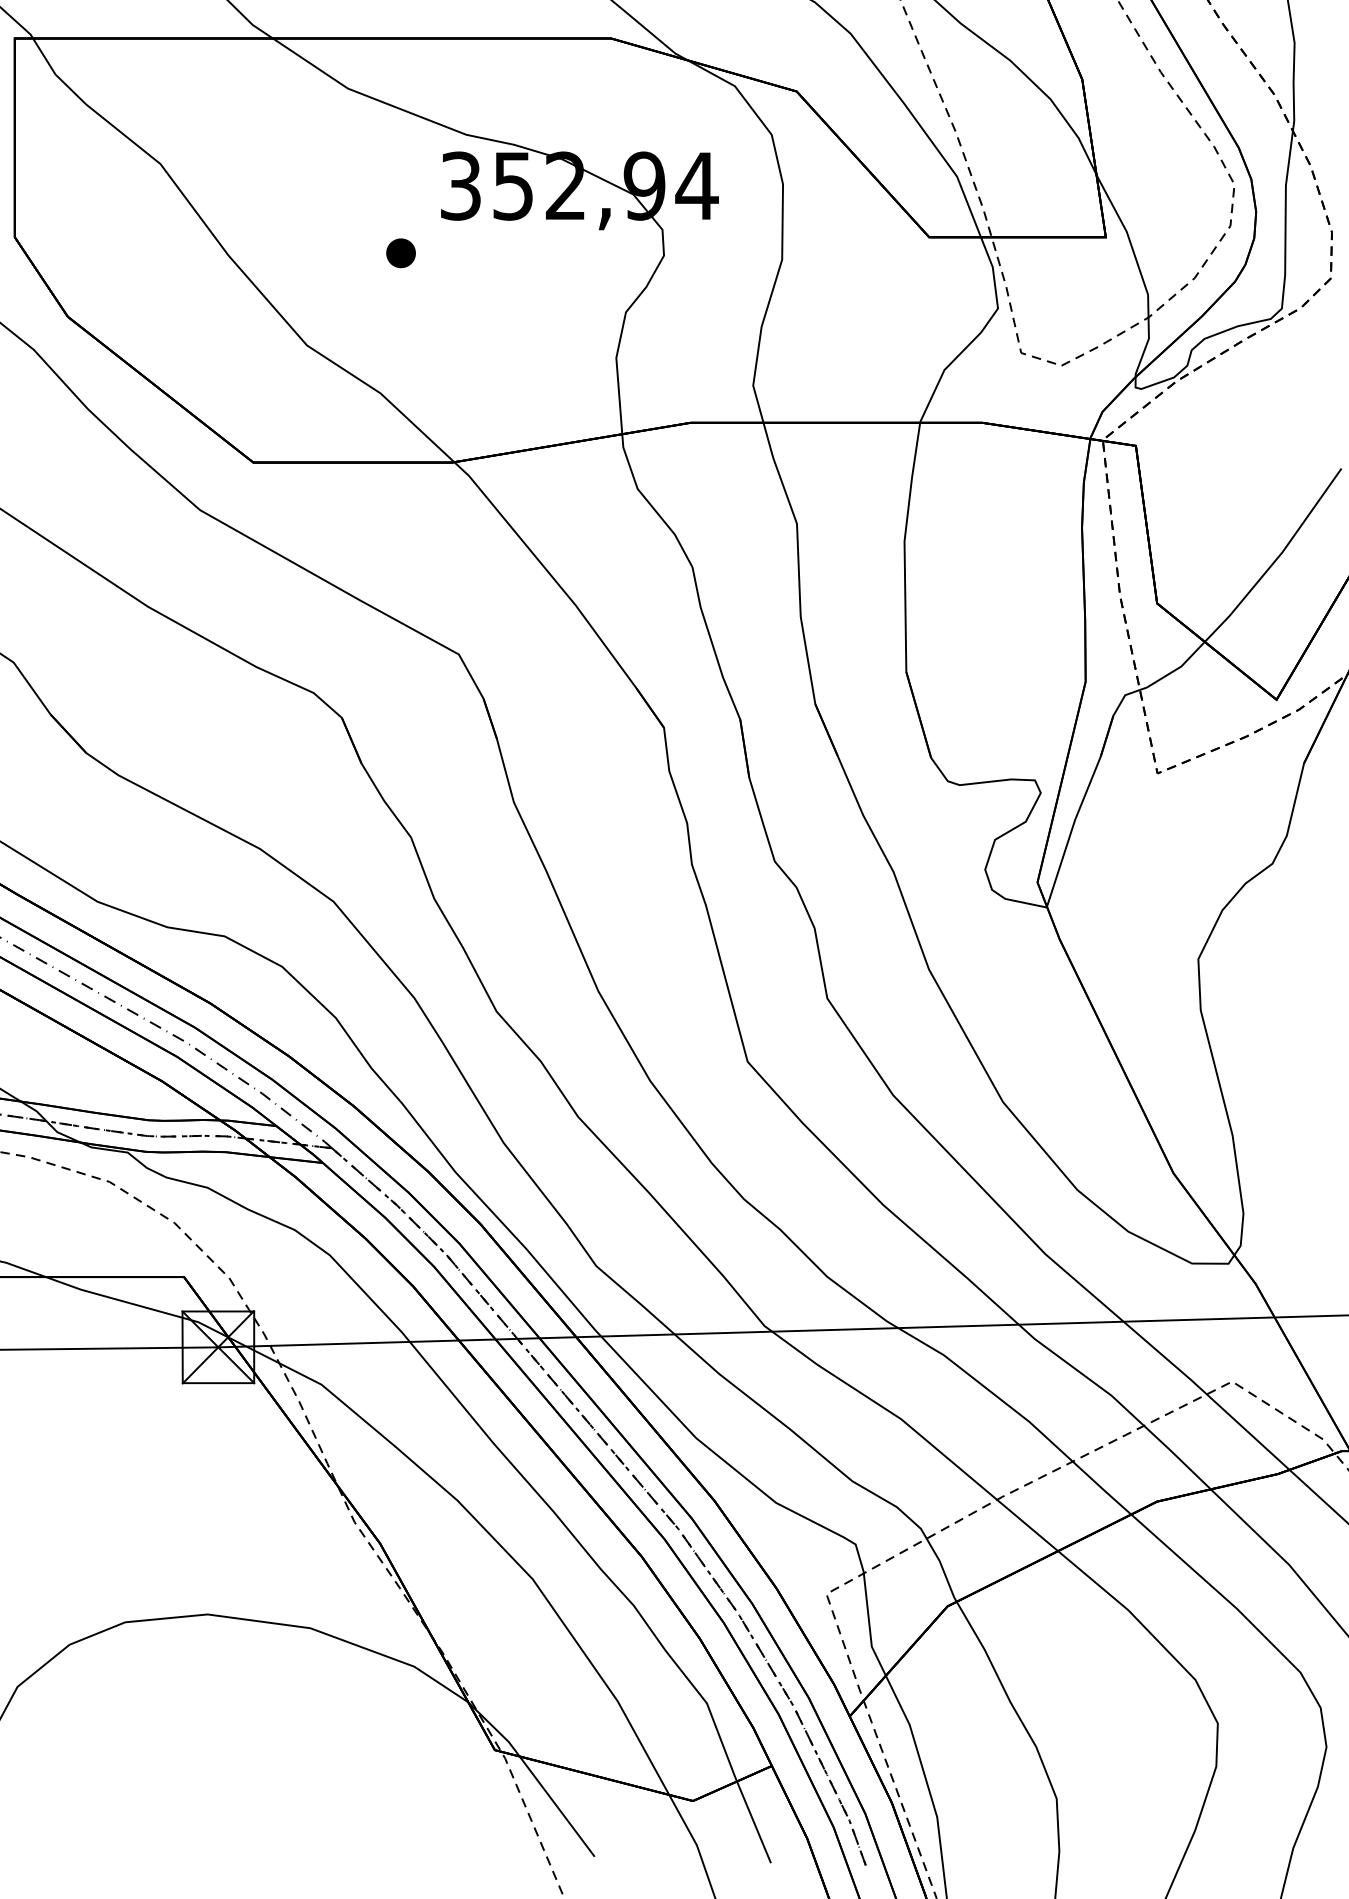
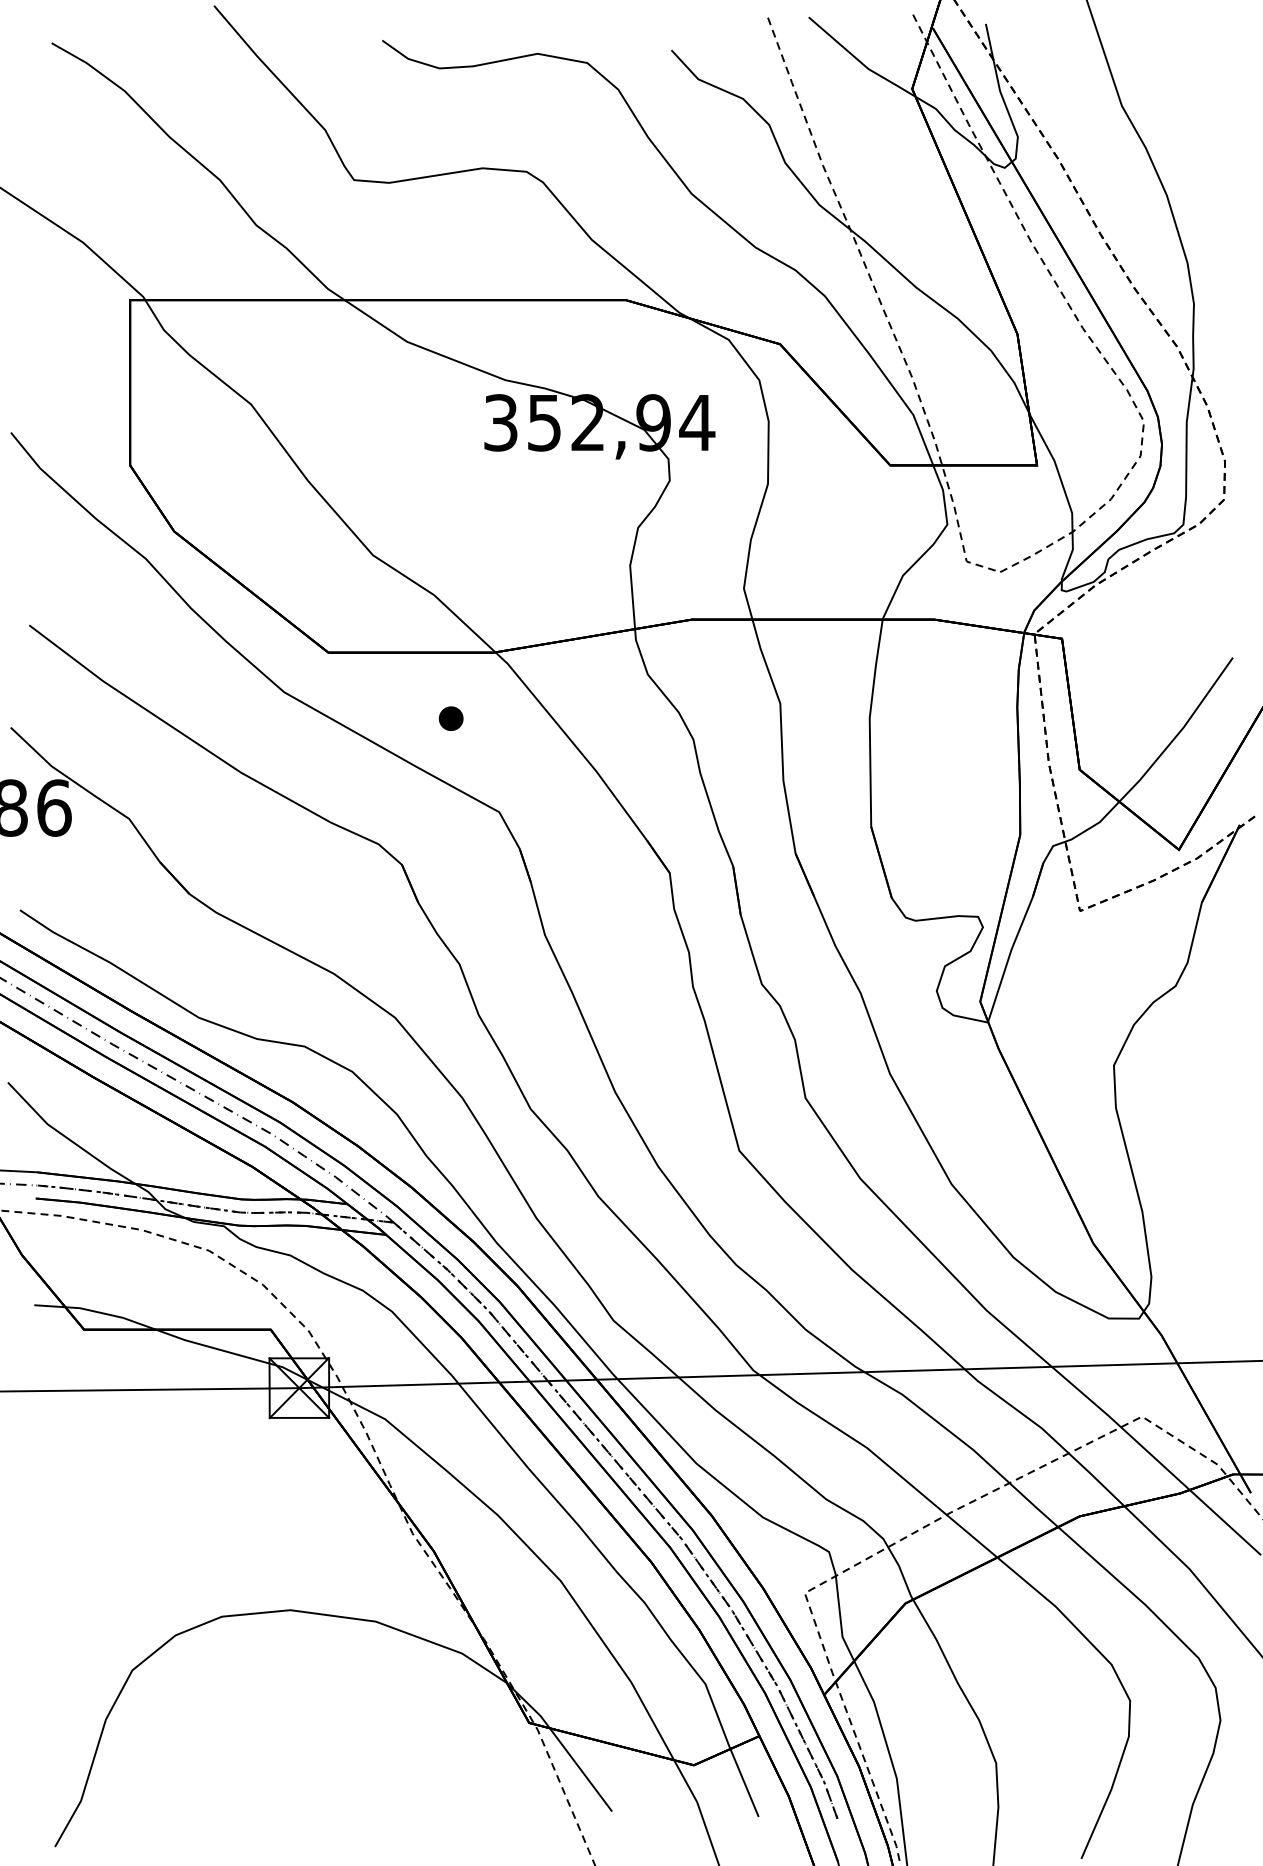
part: (400, 253) -> (450, 718), moved

